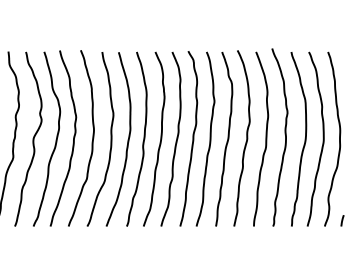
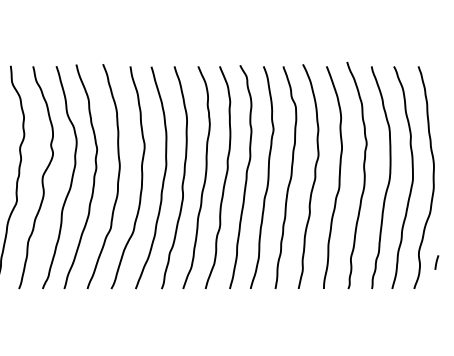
curve: (342, 220) -> (436, 262), moved

